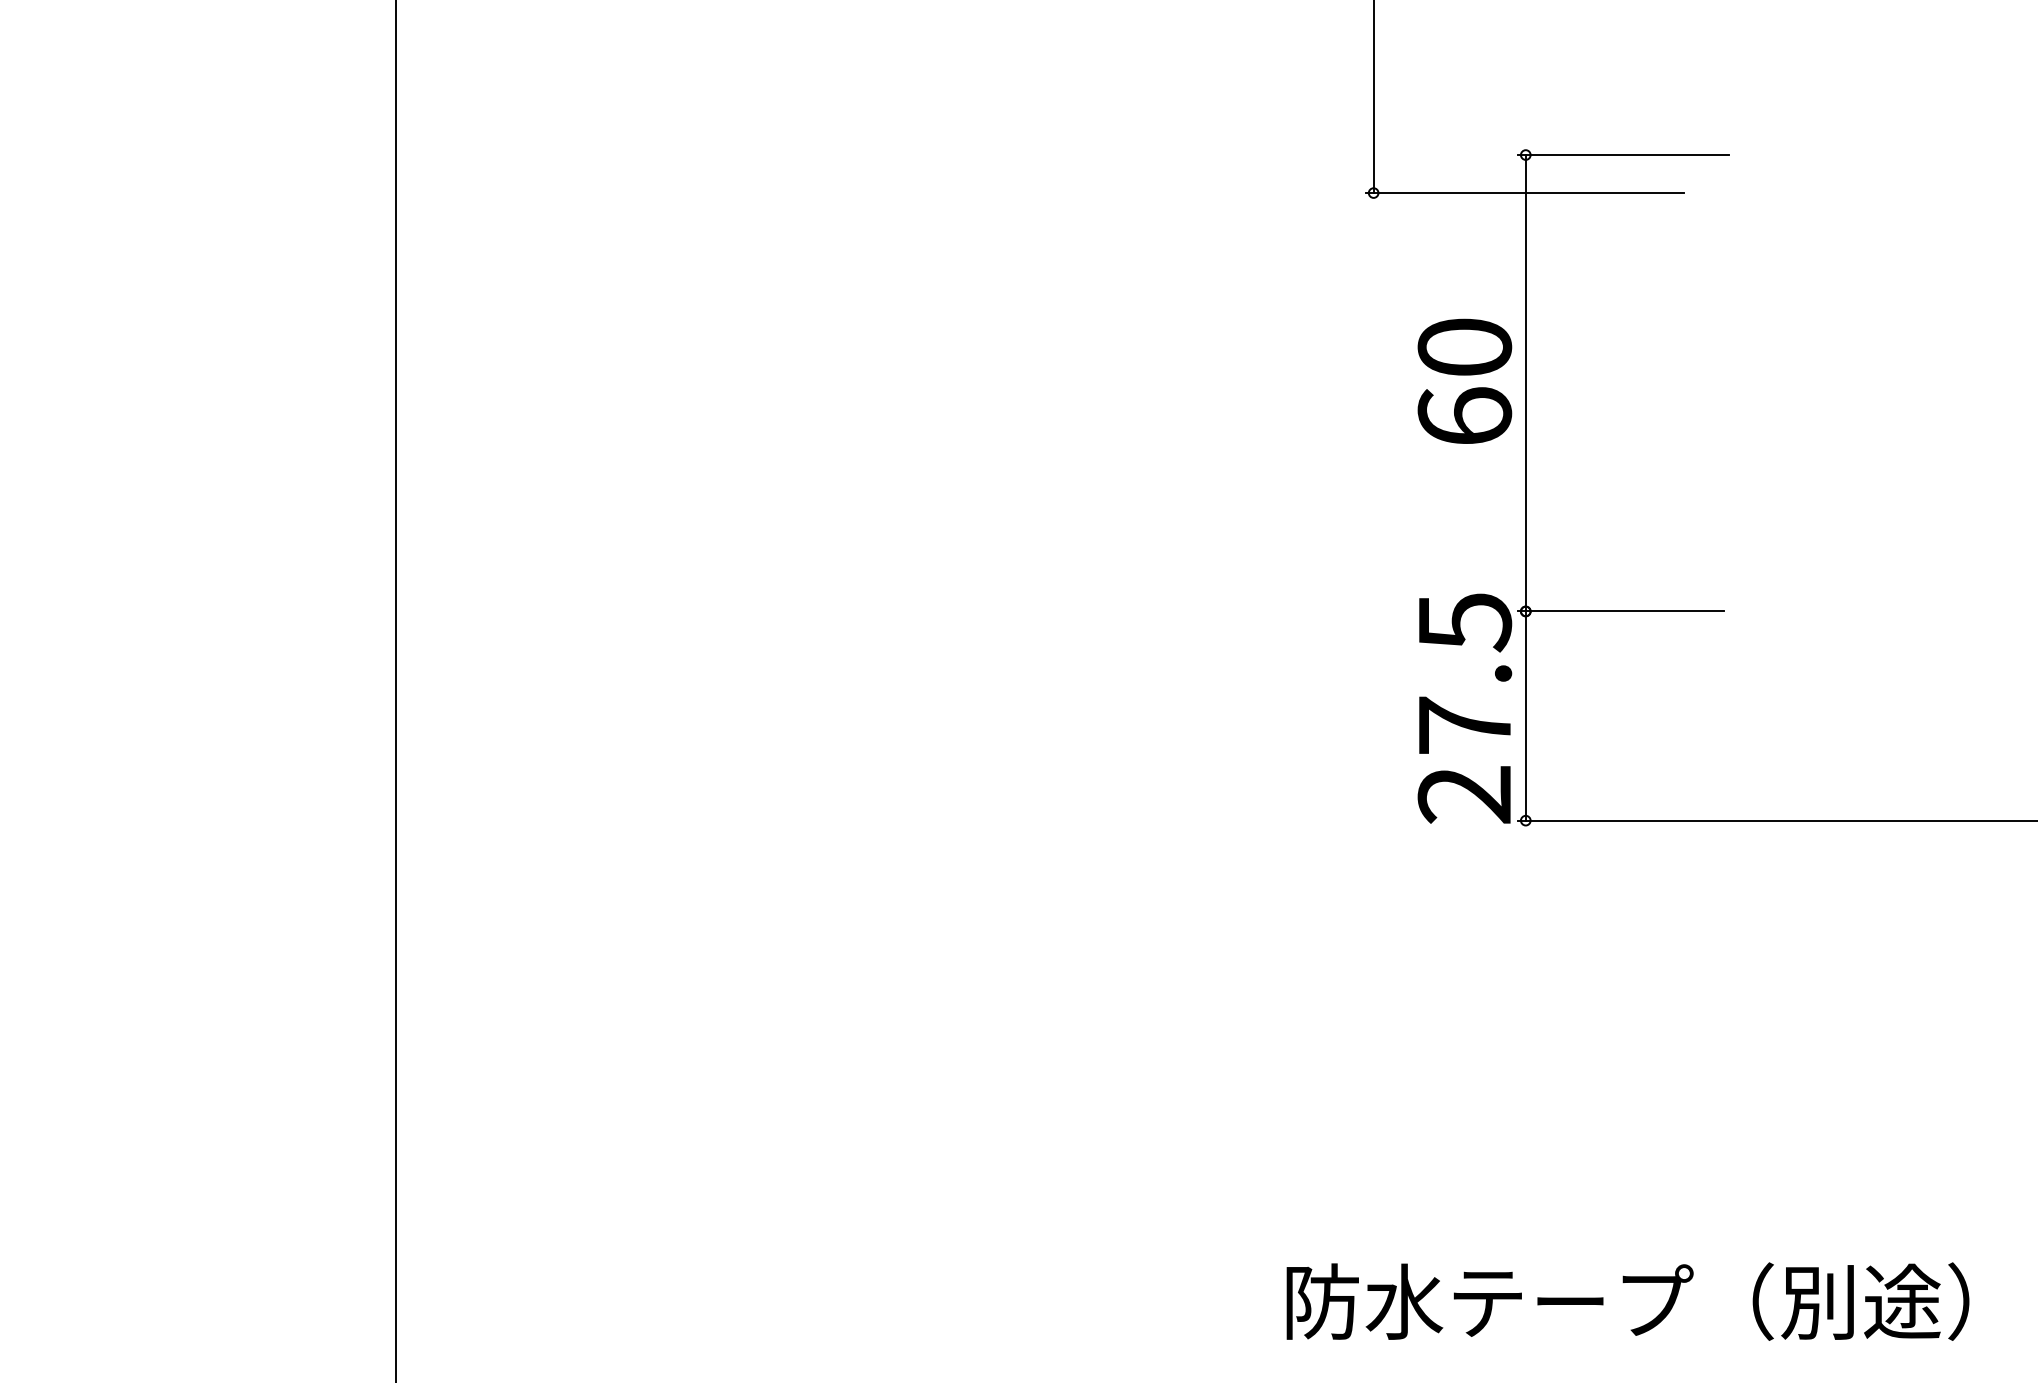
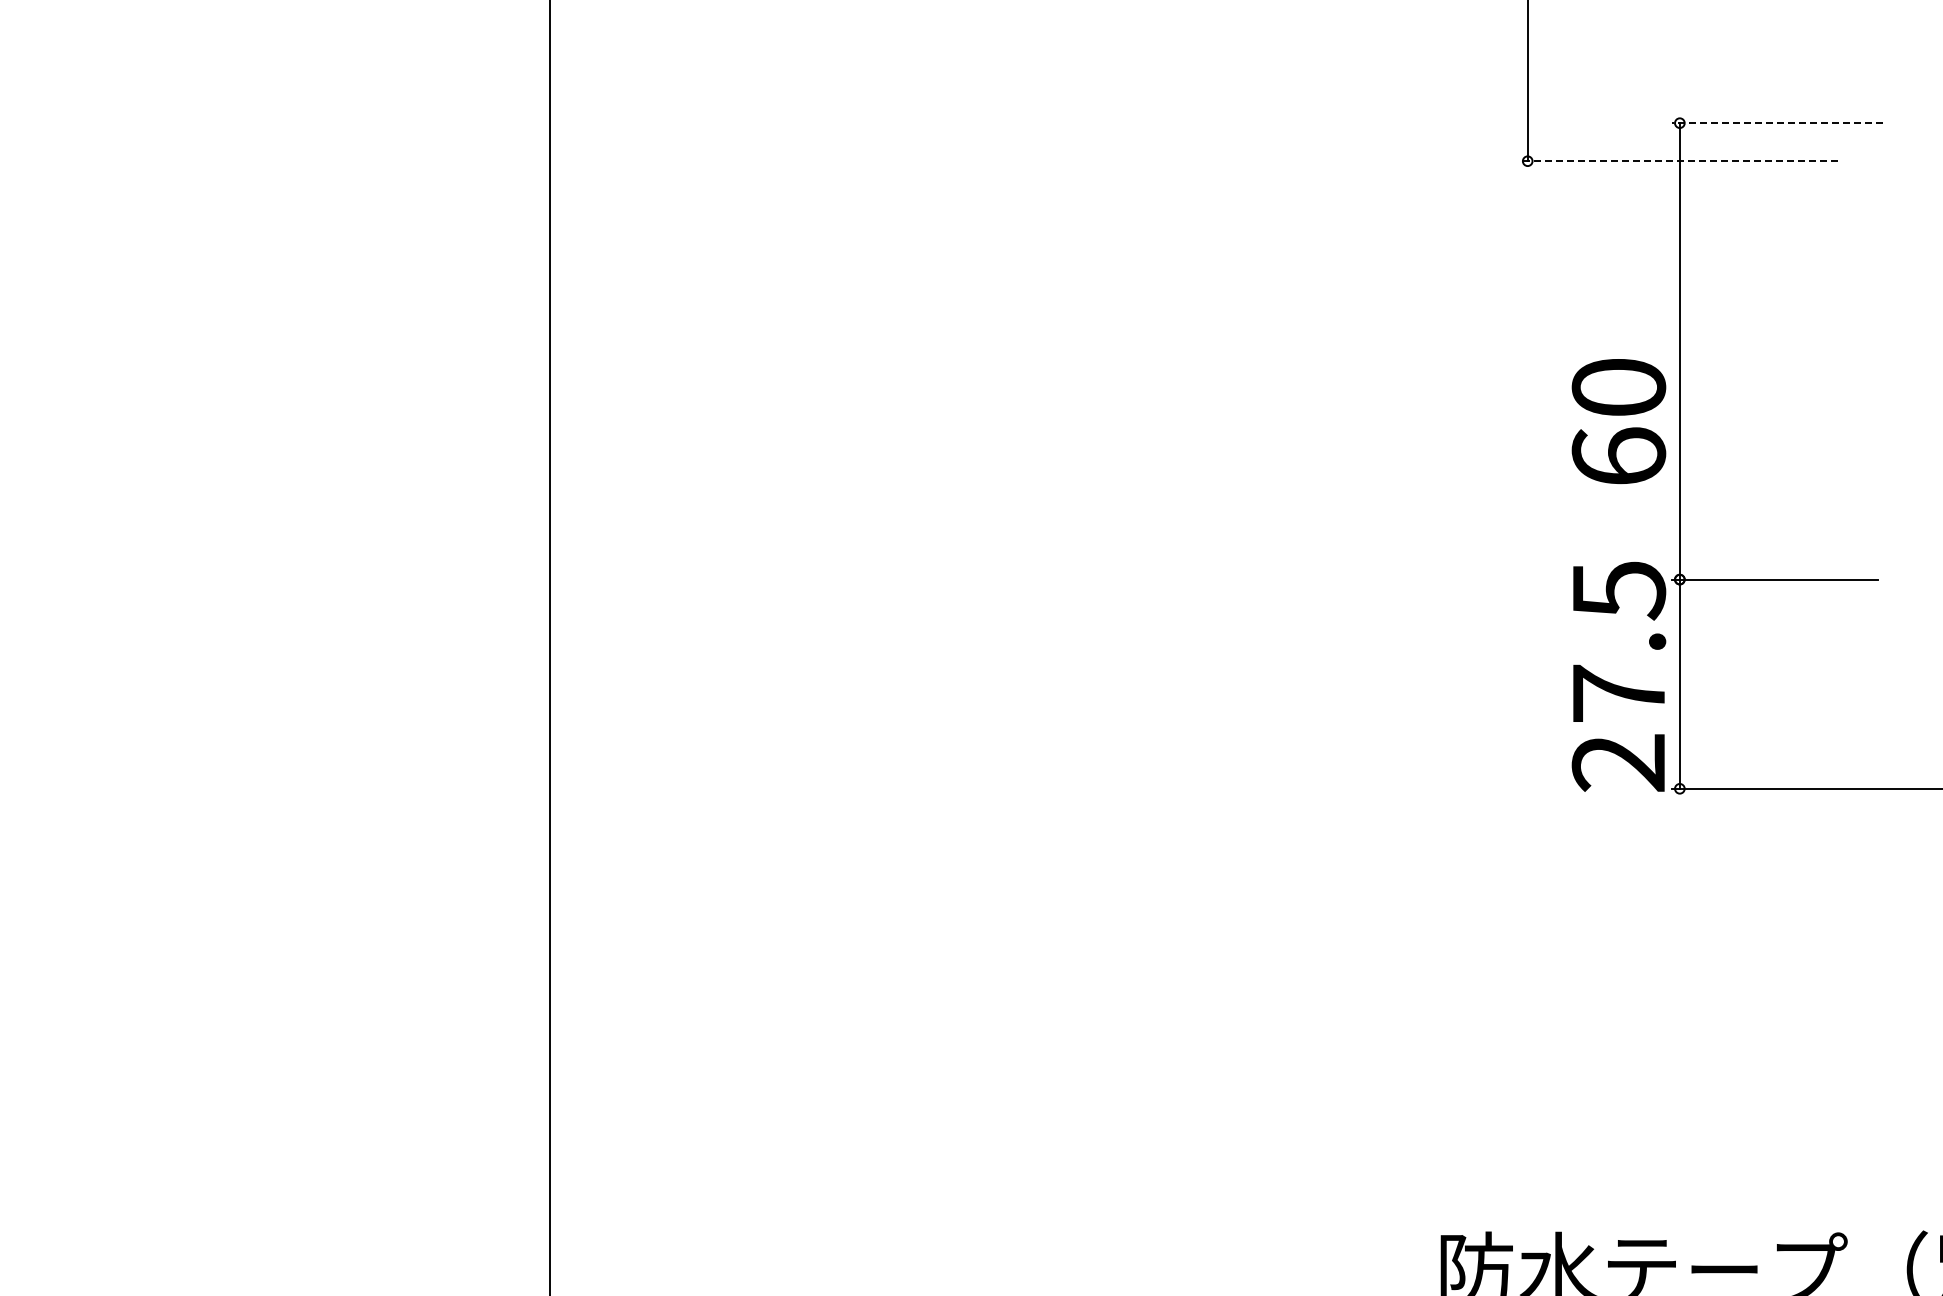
line: (1623, 155) -> (1777, 123), solid -> dashed
line: (1524, 193) -> (1678, 161), solid -> dashed
text: (1464, 380) -> (1618, 420), moved

